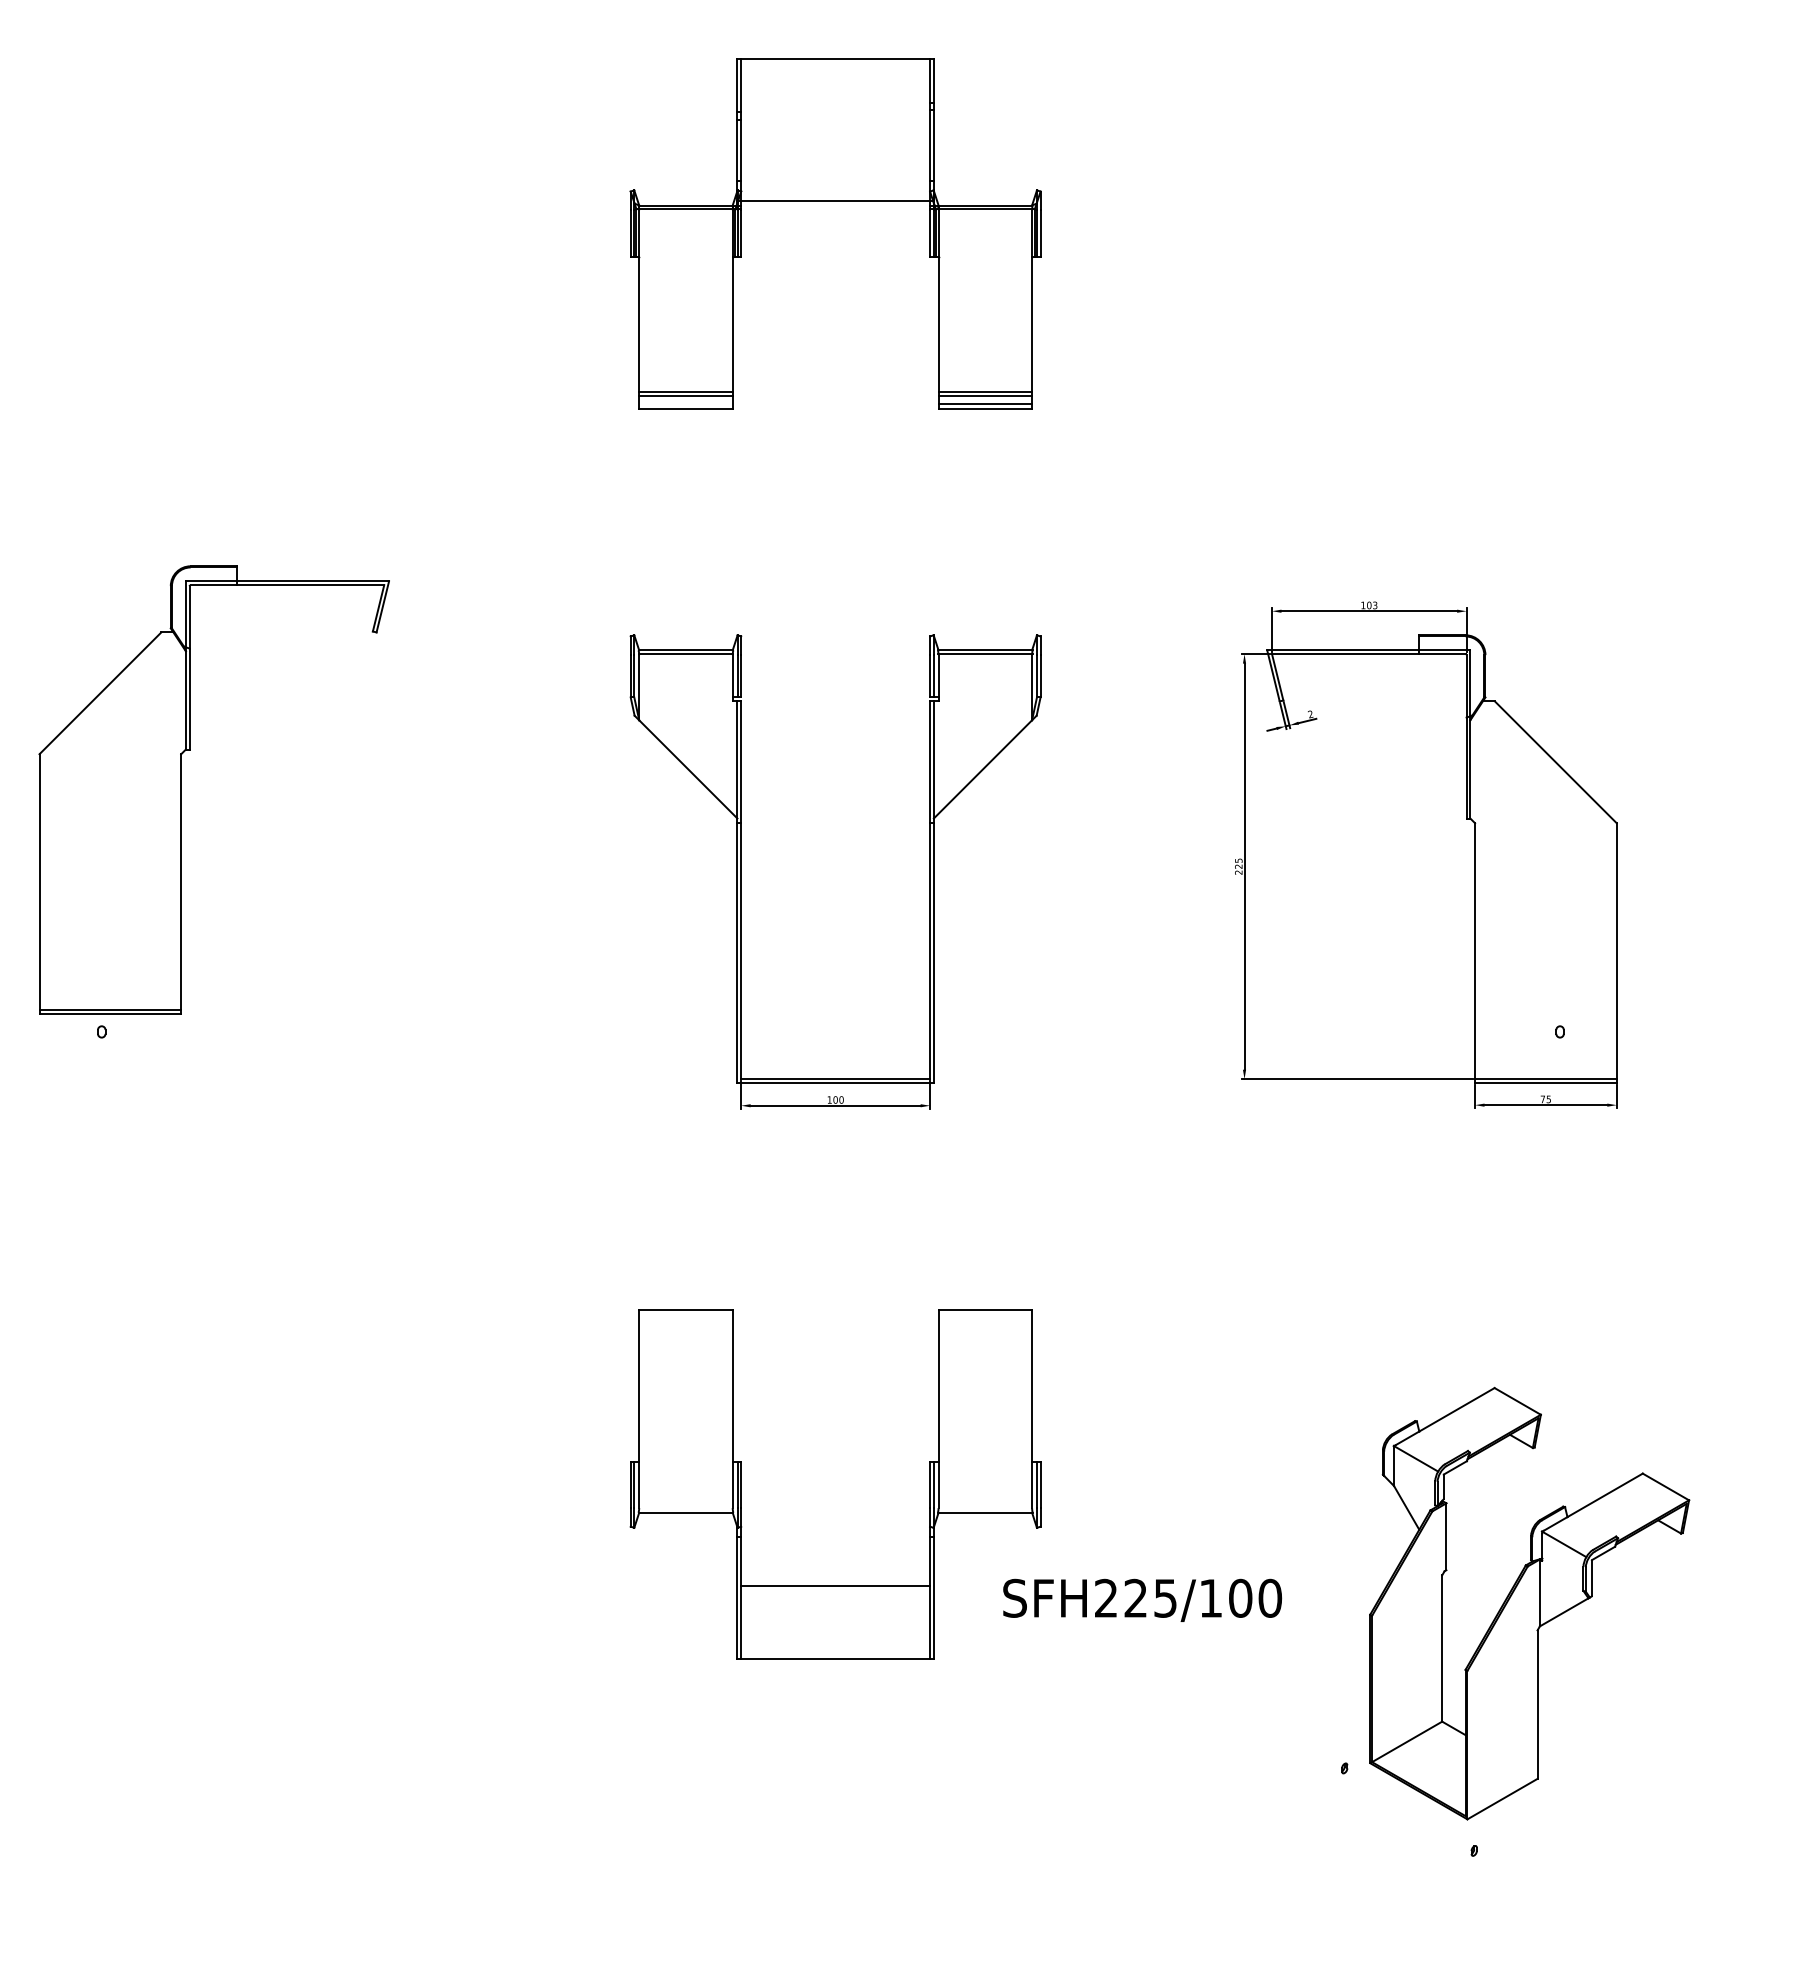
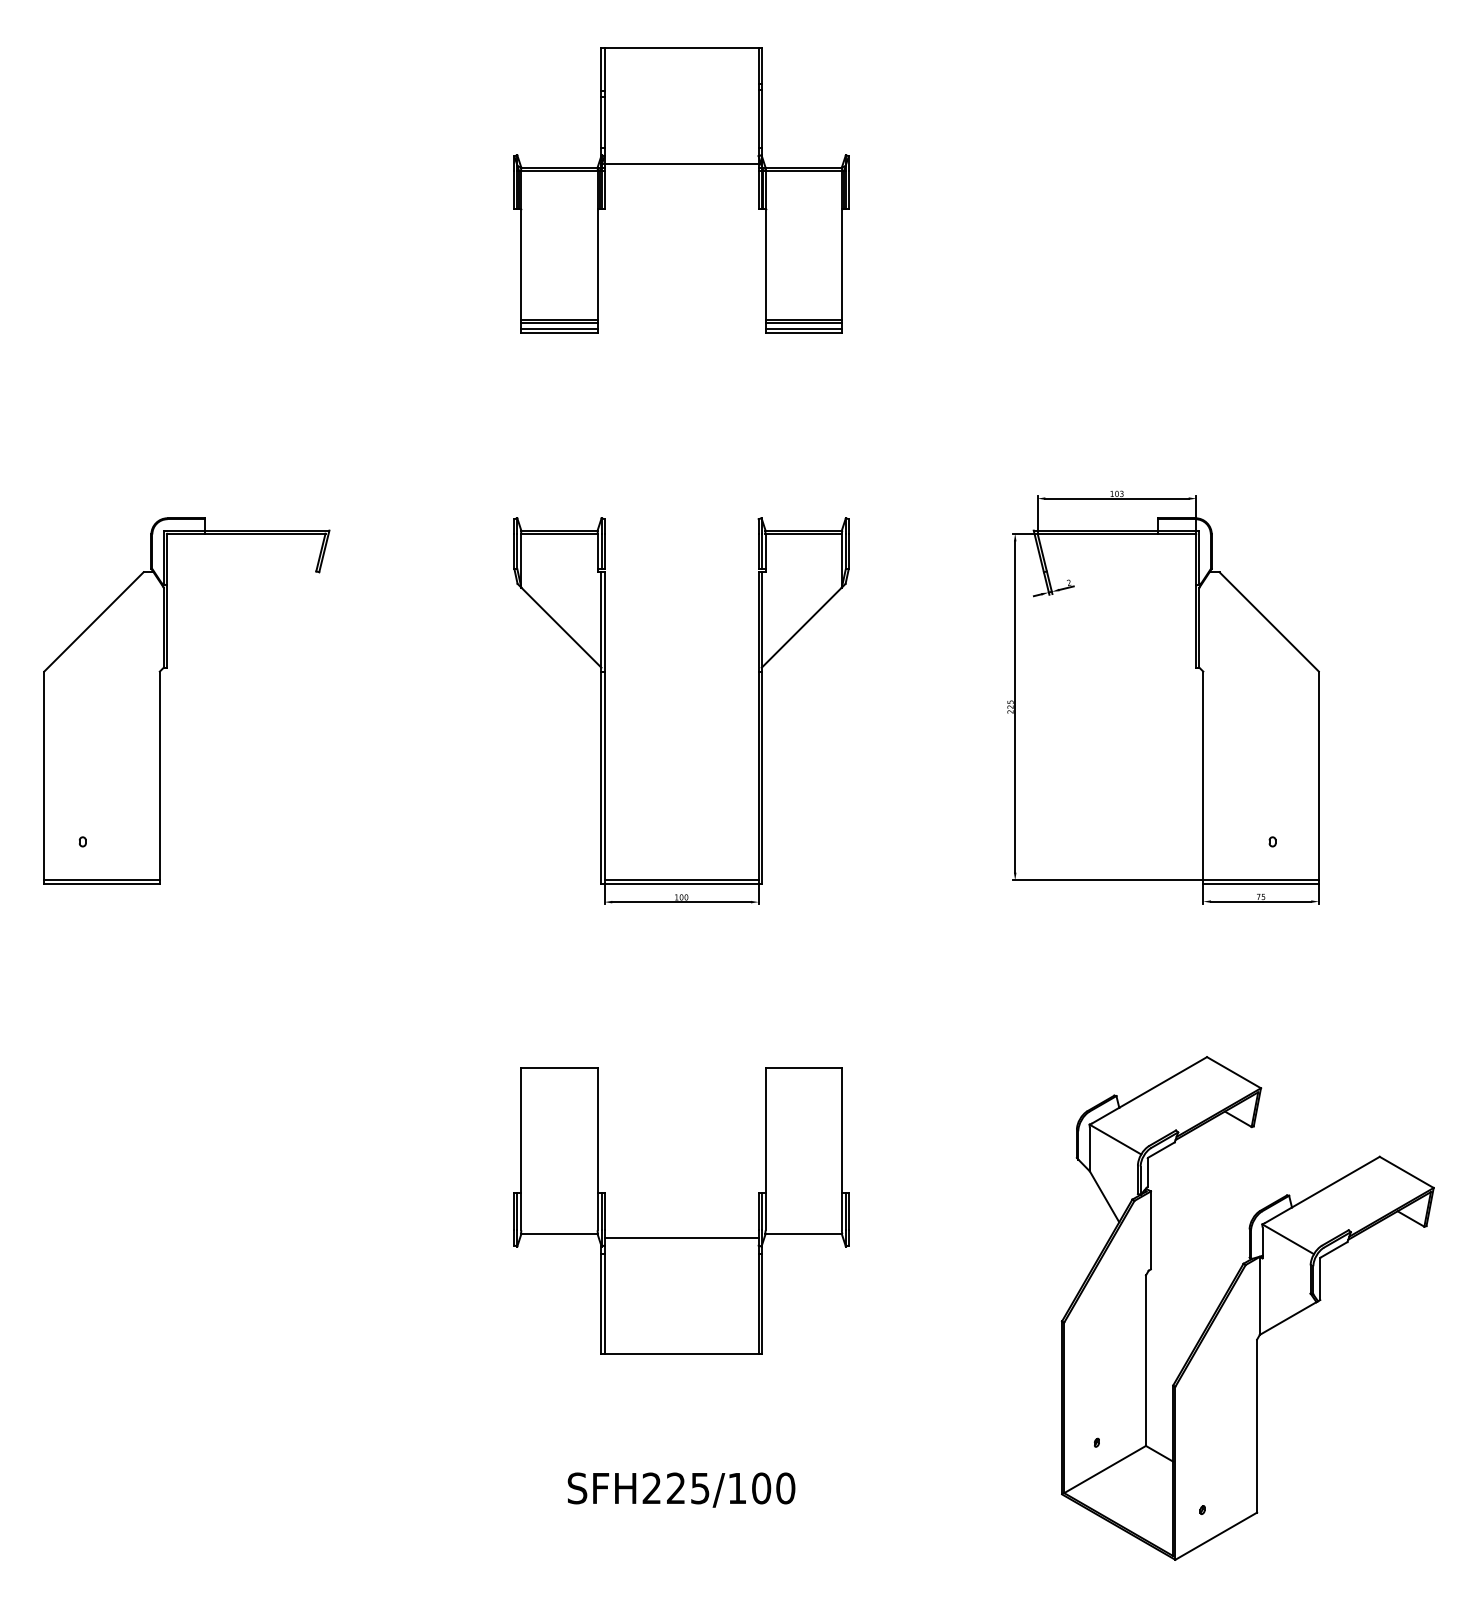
line: (685, 403) -> (559, 329), added
part: (181, 789) -> (160, 700), moved
line: (835, 1586) -> (681, 1238), moved
text: (1142, 1599) -> (681, 1489), moved
part: (1529, 1603) -> (1247, 1308), size x1.43

